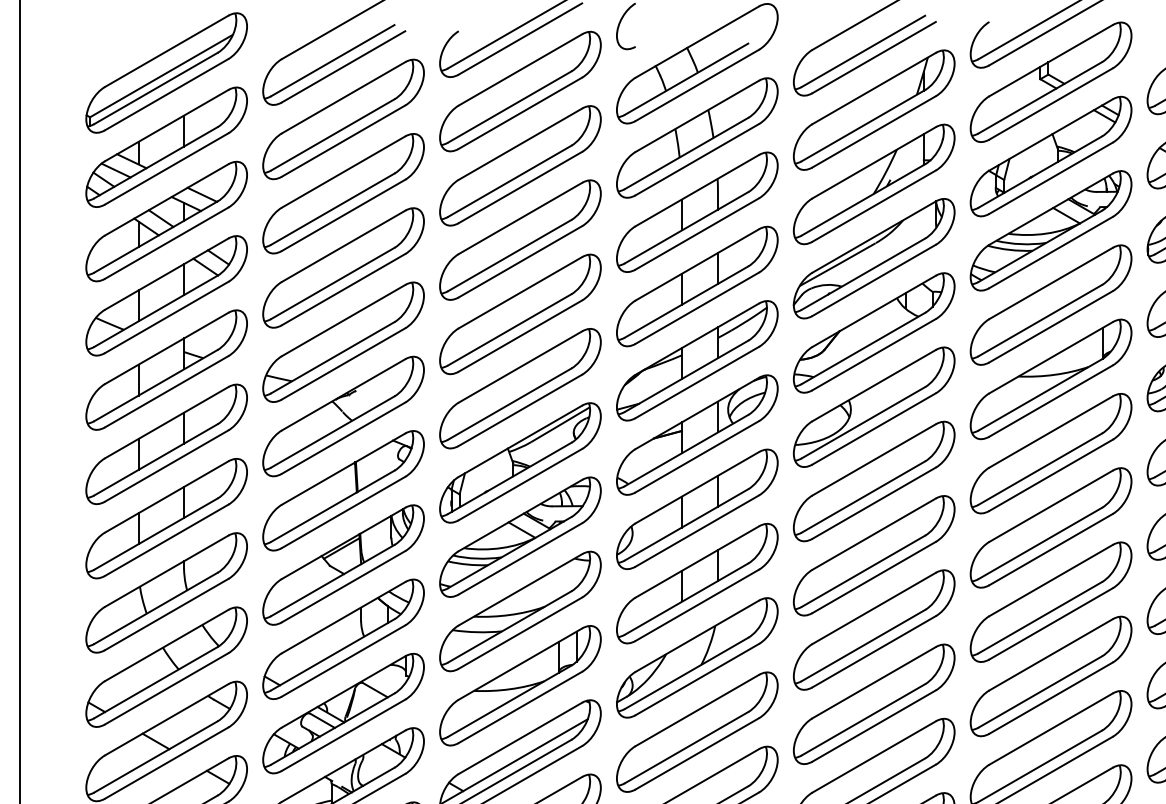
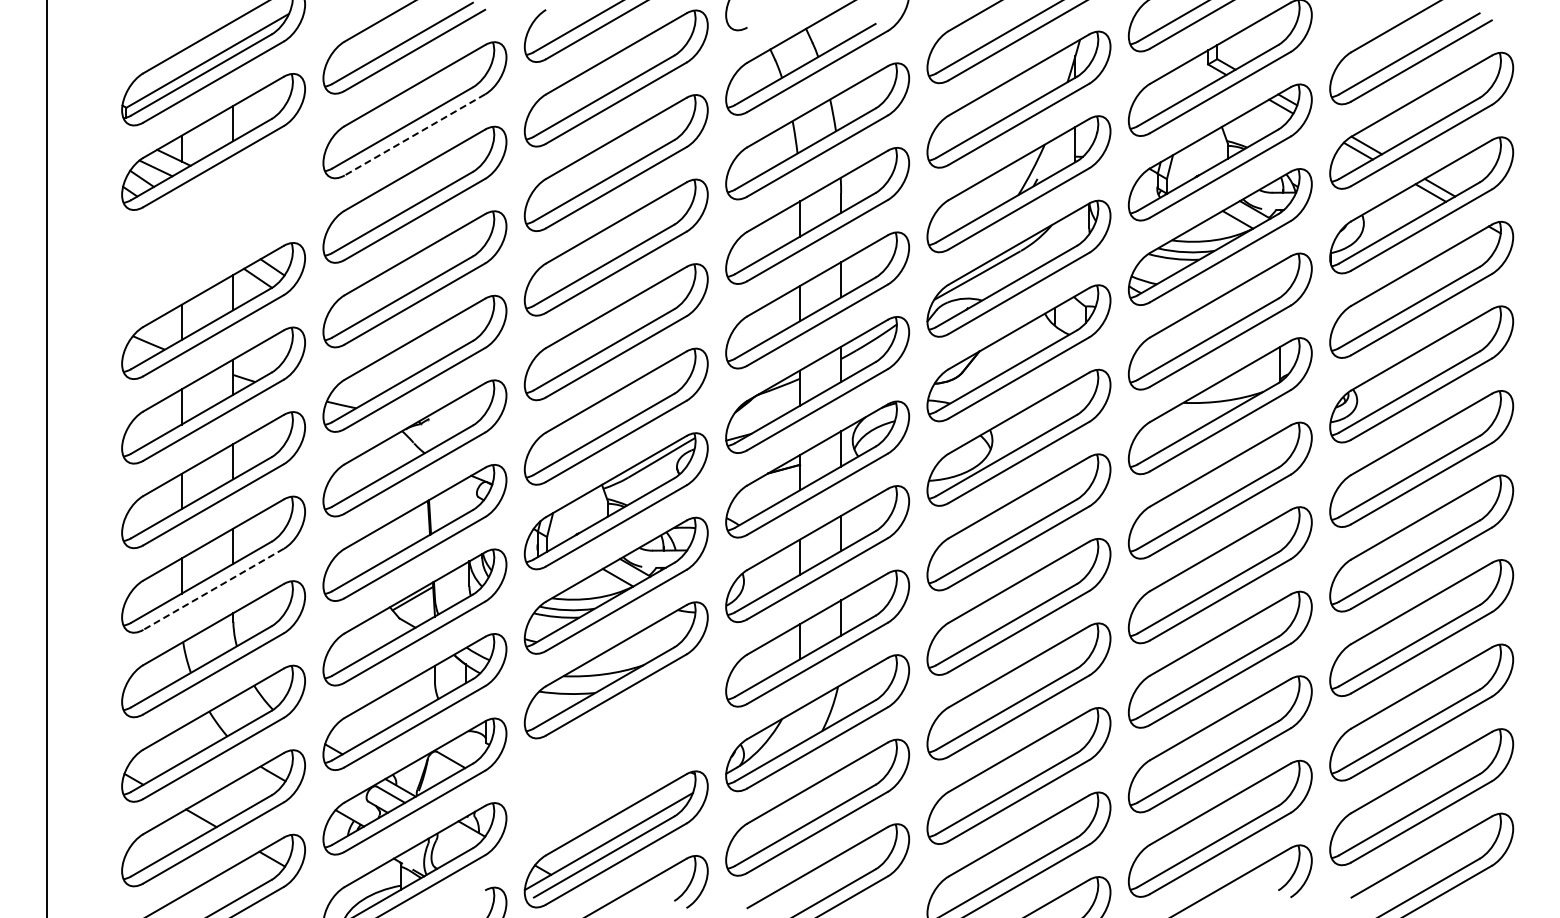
line: (343, 141) -> (414, 135), solid -> dashed
part: (166, 221) -> (213, 226), removed
line: (166, 540) -> (213, 589), solid -> dashed
part: (519, 685) -> (615, 754), removed

